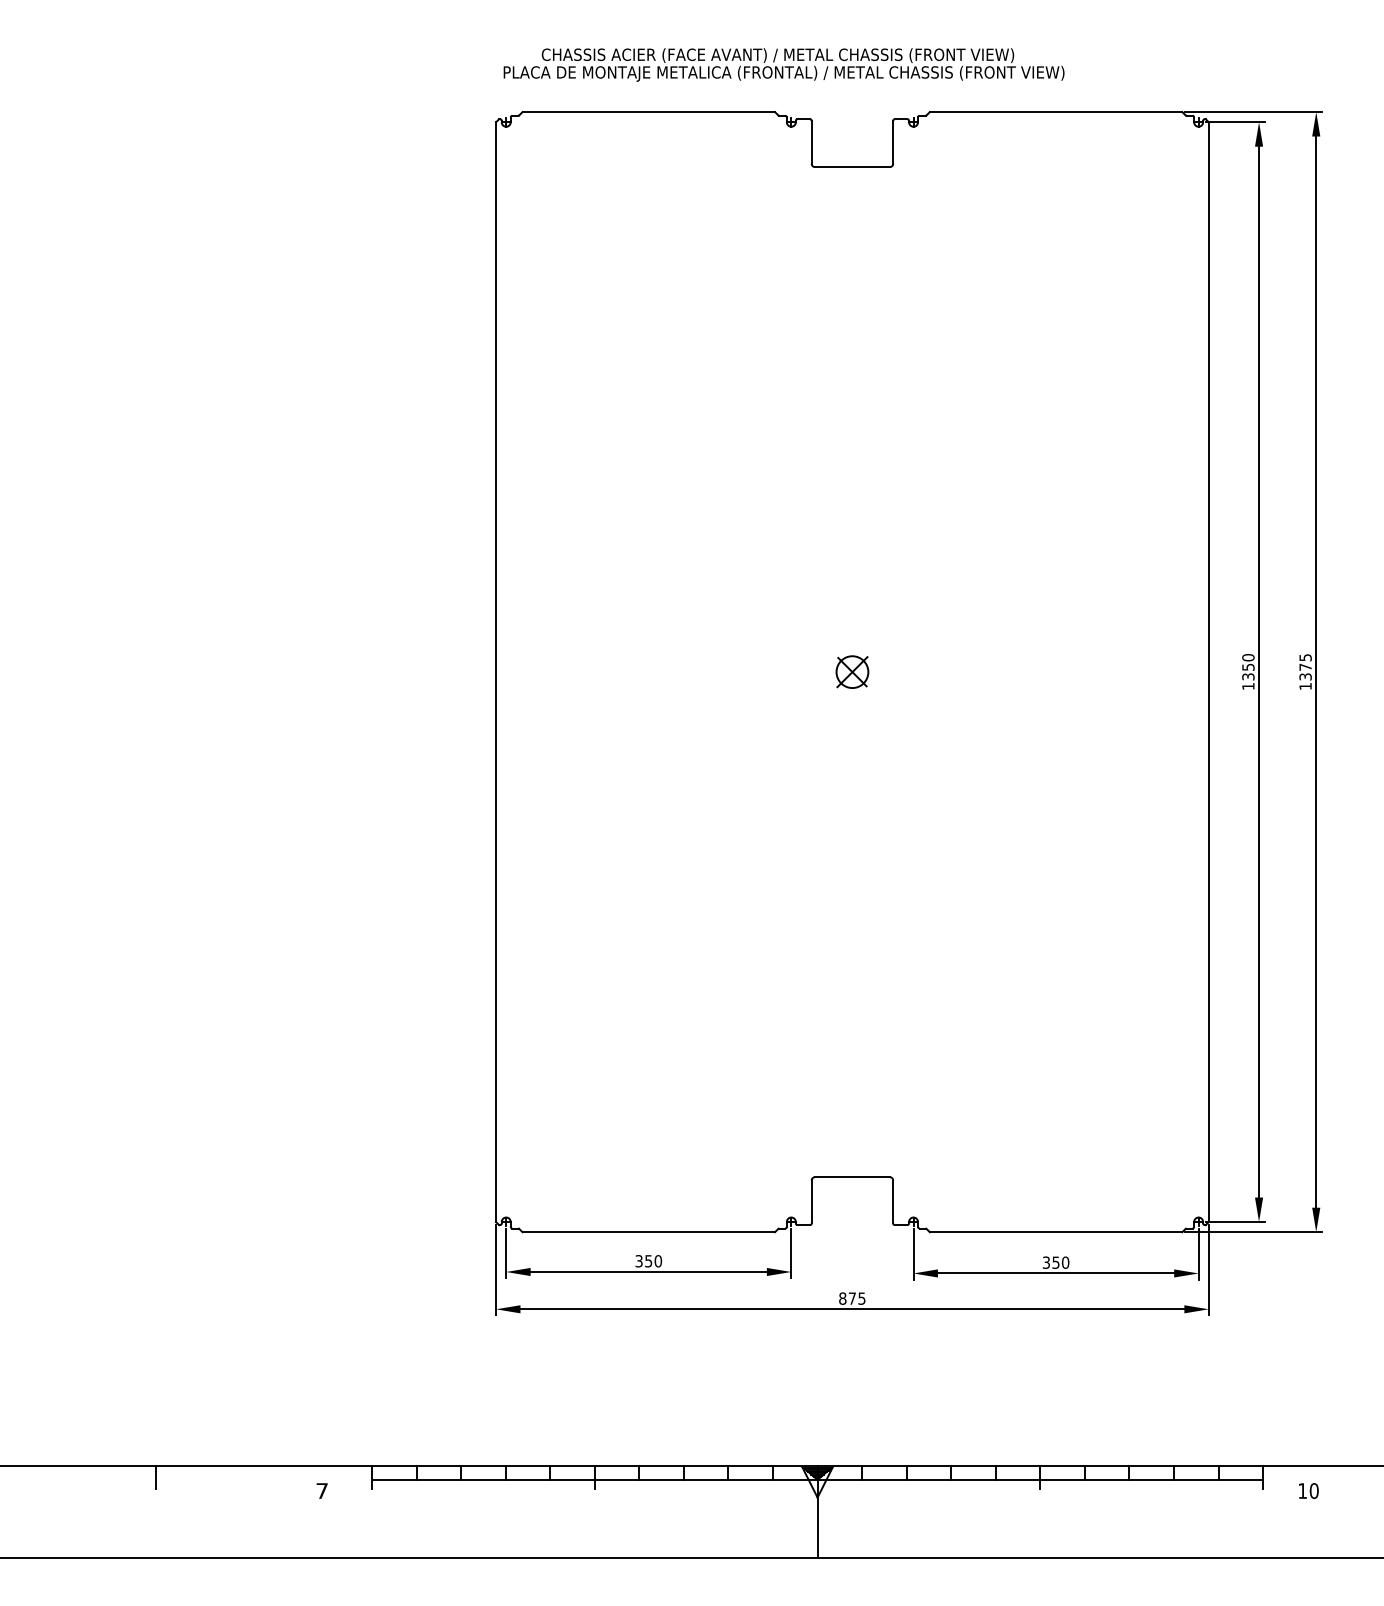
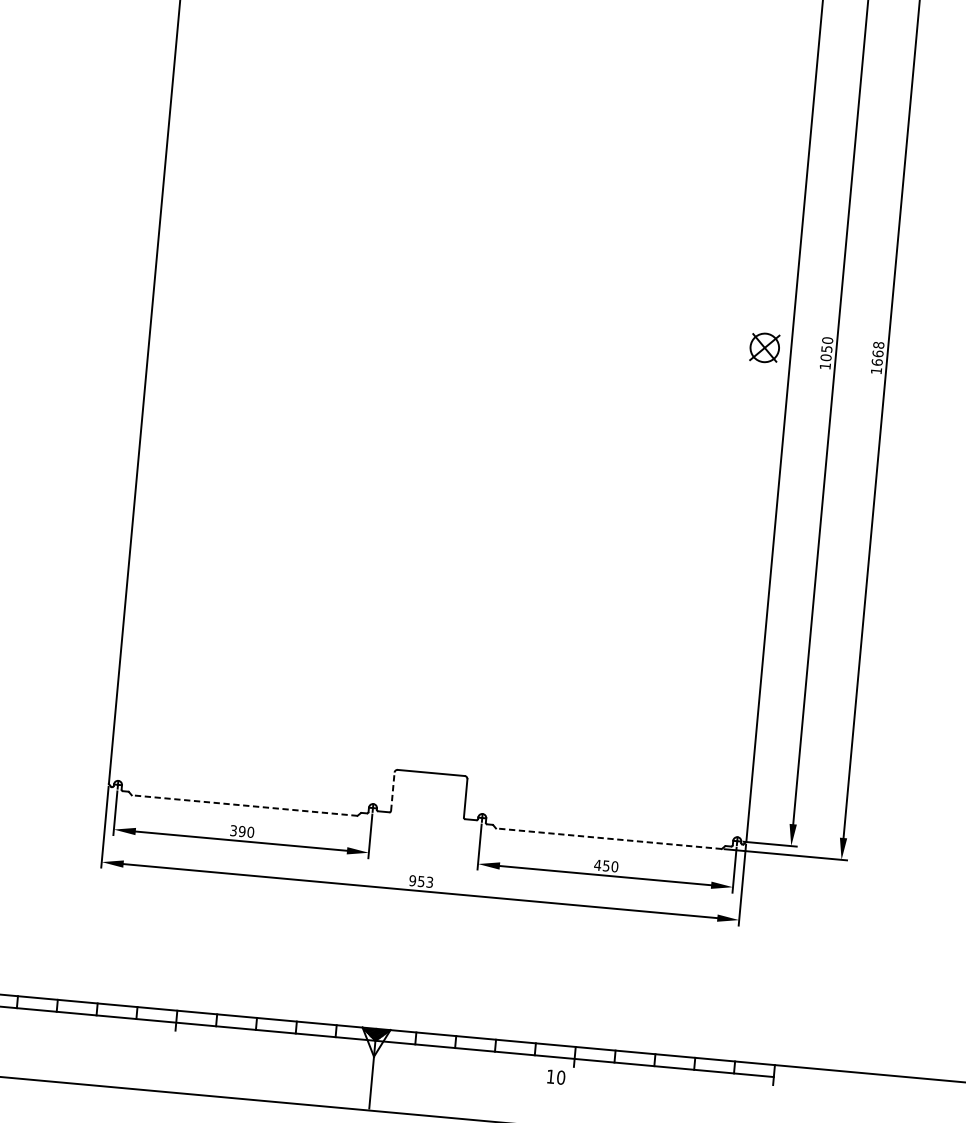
text: (1305, 667) -> (877, 354), 1375 -> 1668
part: (852, 671) -> (764, 347), moved
text: (1248, 676) -> (826, 357), 1350 -> 1050
line: (811, 1201) -> (392, 791), solid -> dashed
line: (648, 1232) -> (244, 805), solid -> dashed
line: (1055, 1232) -> (608, 838), solid -> dashed
text: (648, 1261) -> (242, 831), 350 -> 390
text: (1046, 1262) -> (597, 865), 350 -> 450
text: (852, 1298) -> (421, 881), 875 -> 953
text: (1308, 1490) -> (556, 1076), moved

